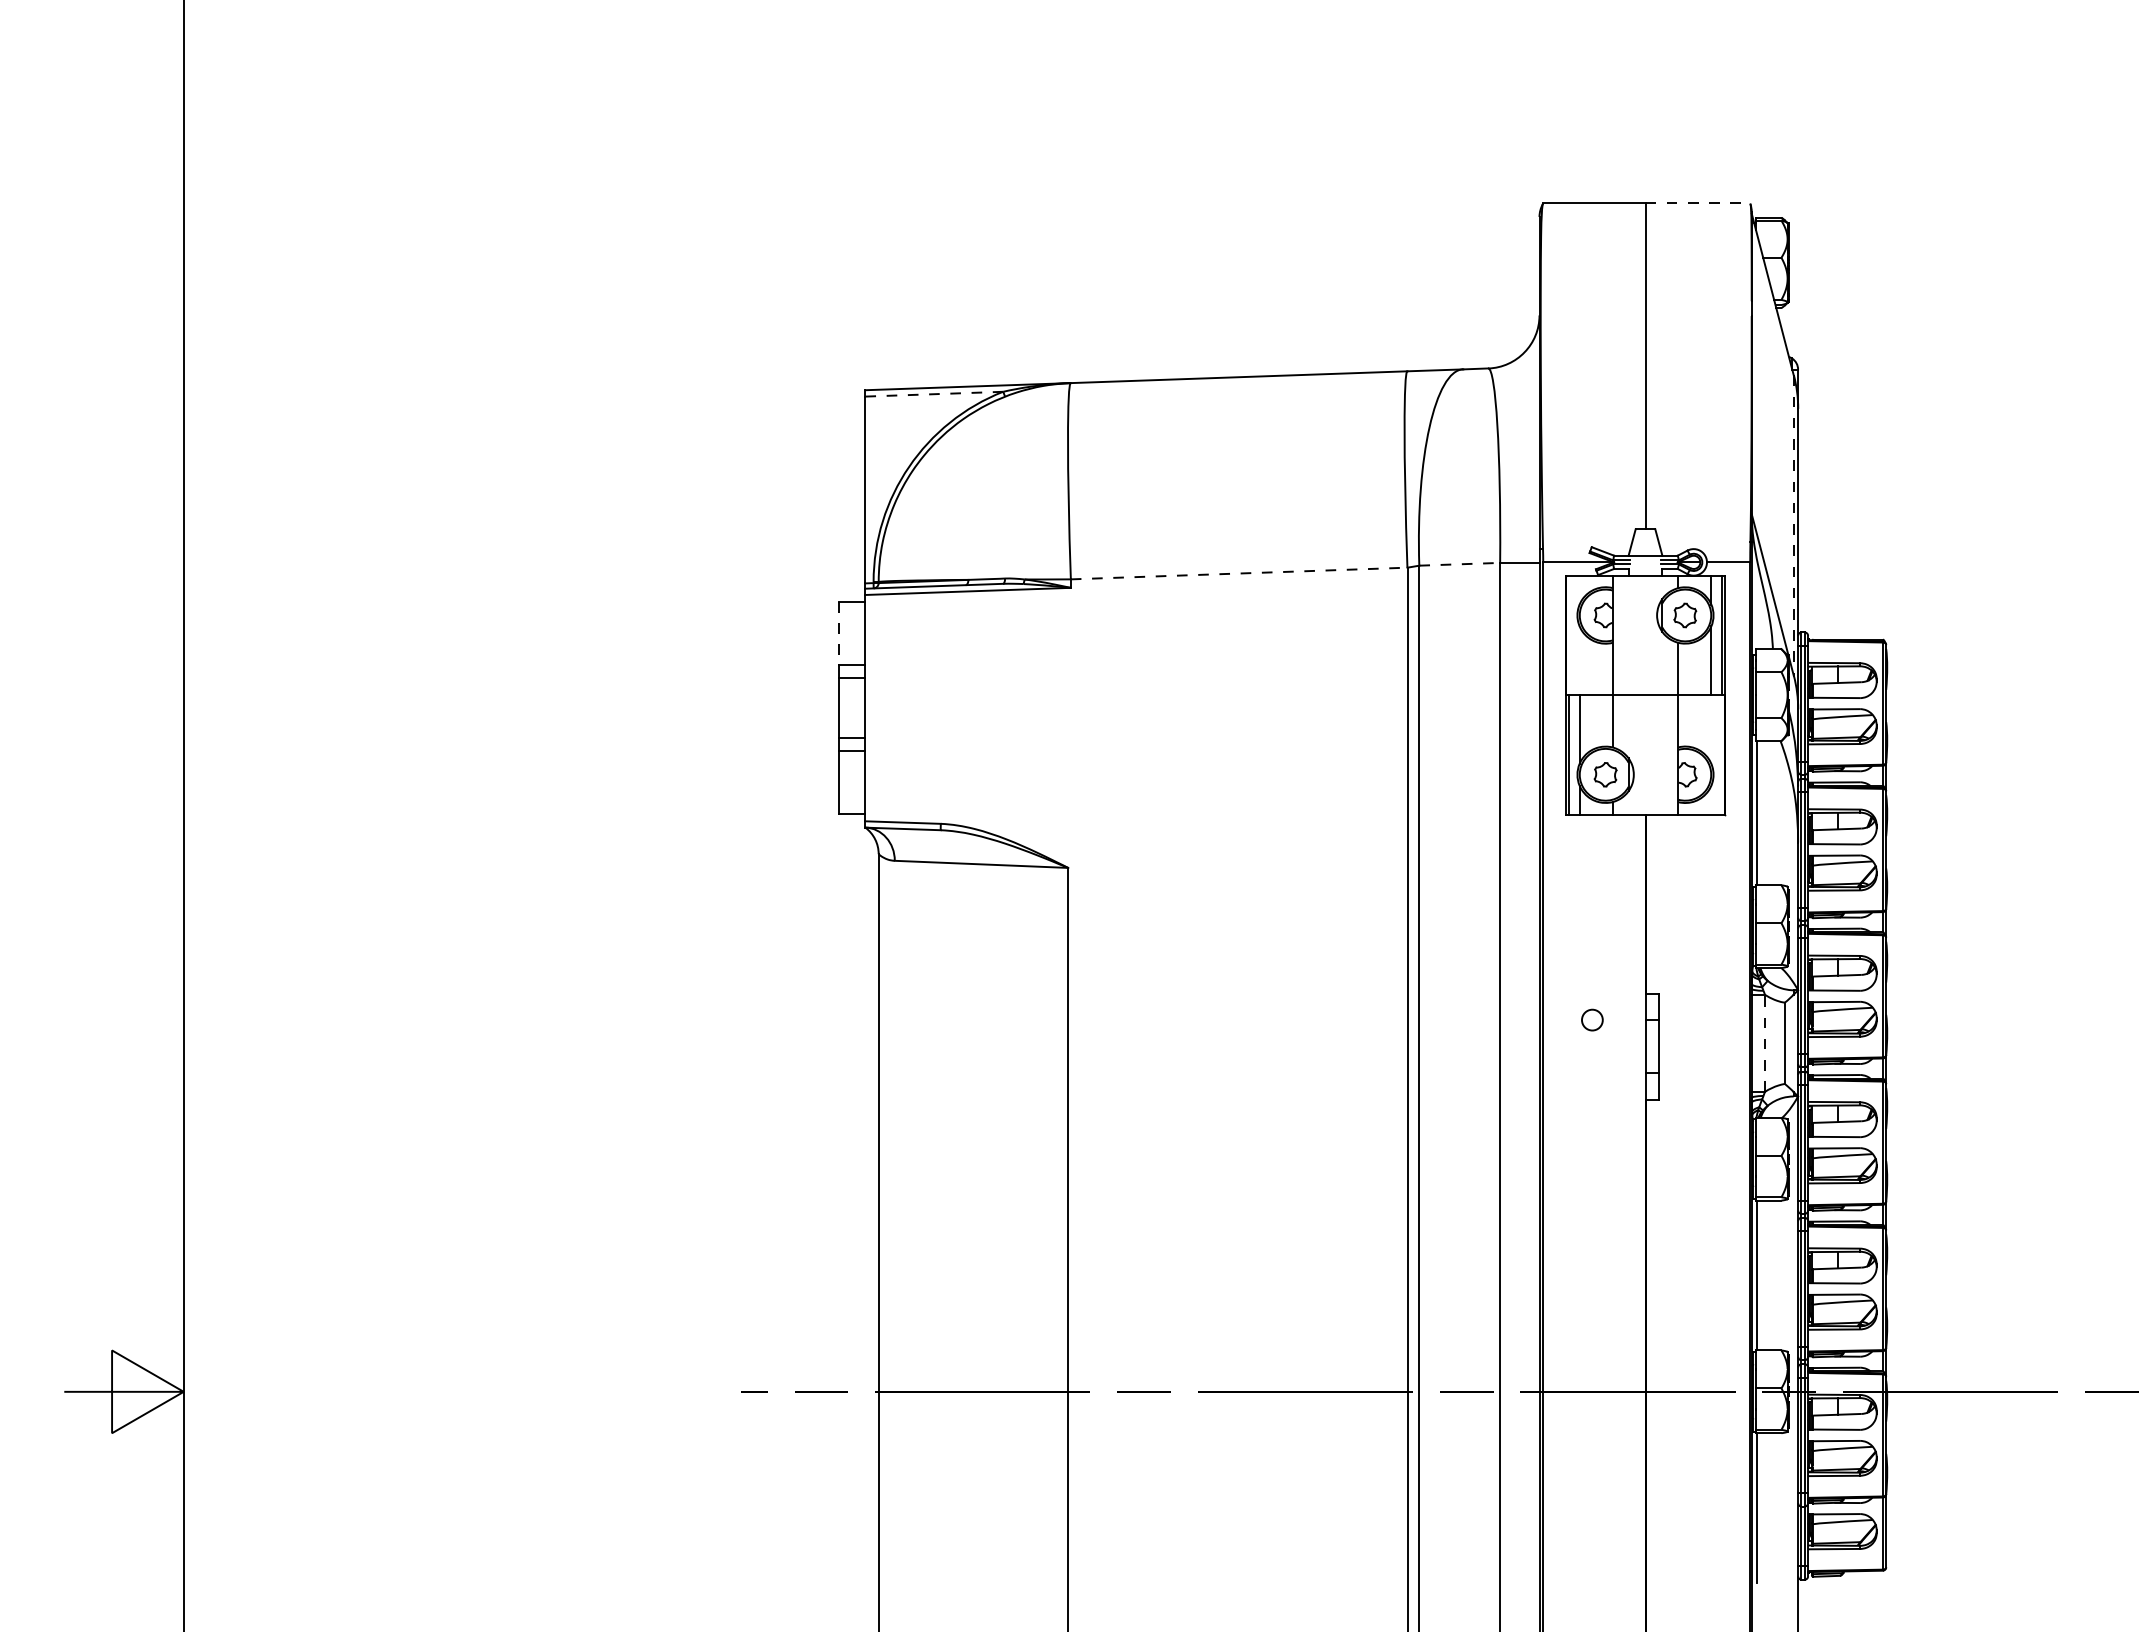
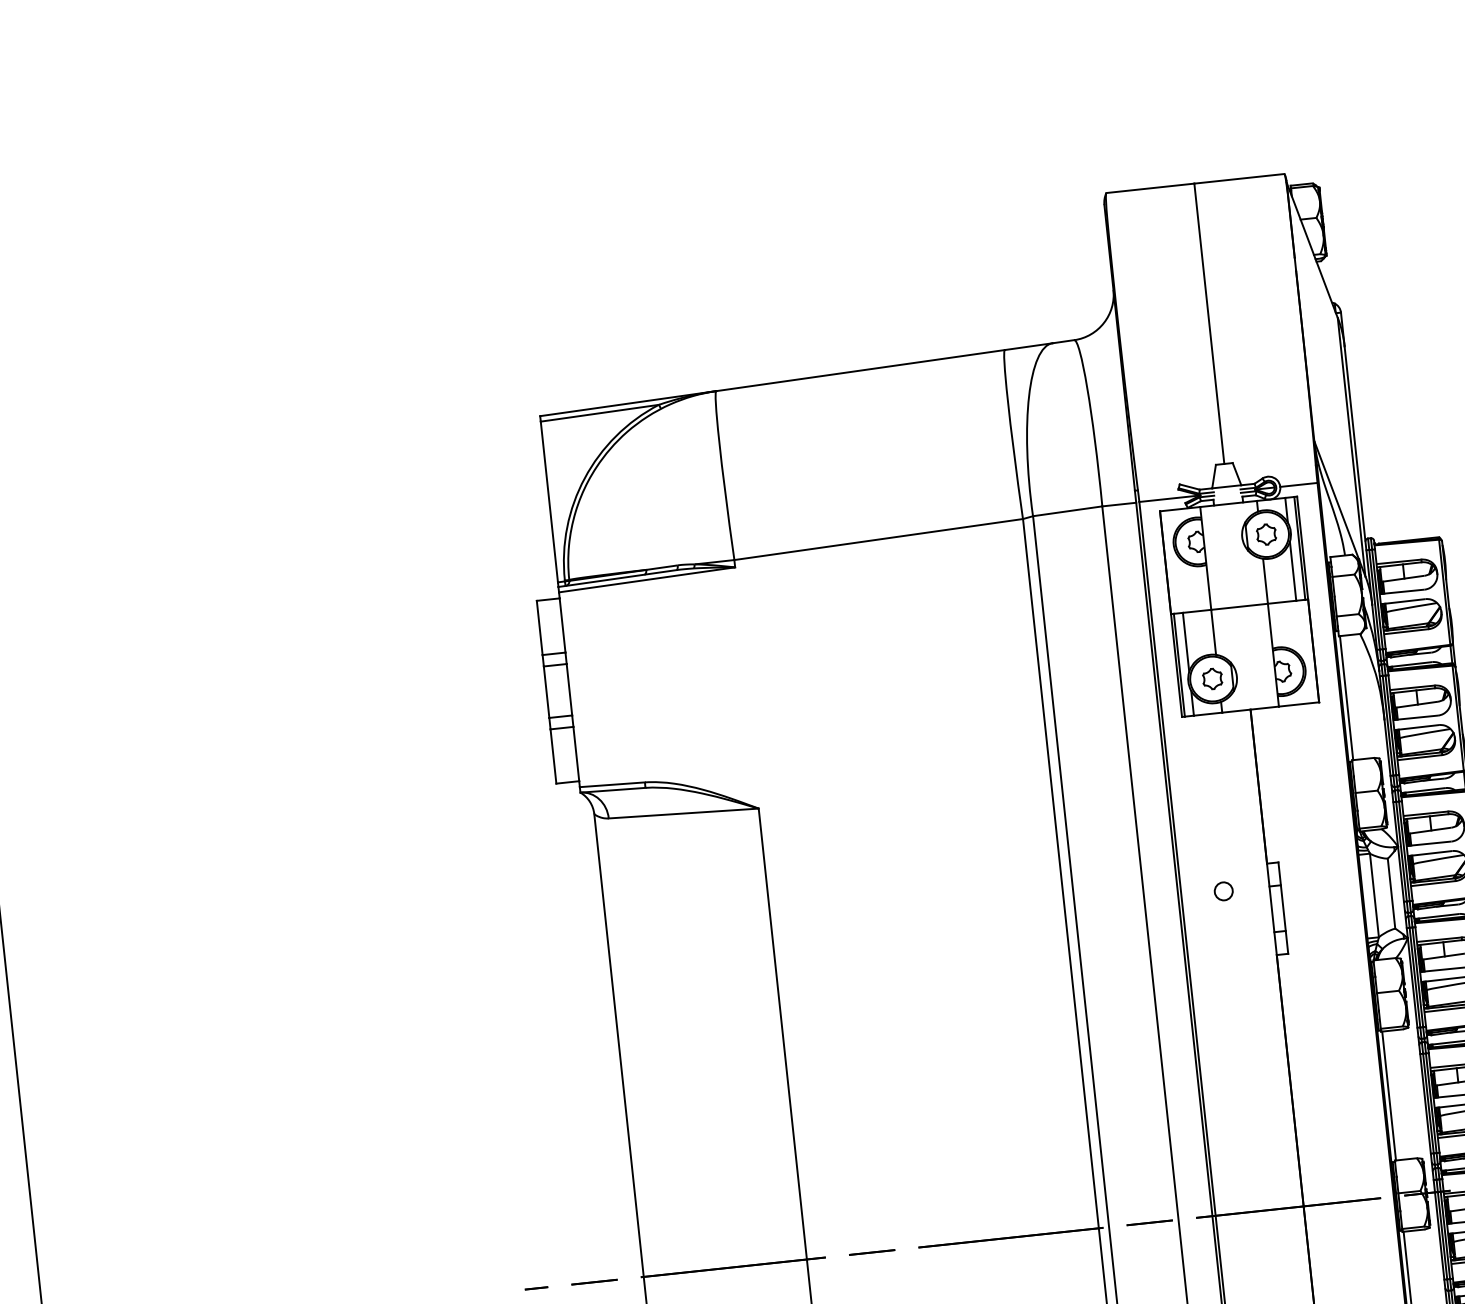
line: (1698, 203) -> (1239, 178), dashed -> solid
line: (934, 394) -> (600, 413), dashed -> solid
line: (1793, 526) -> (1351, 448), dashed -> solid
line: (1460, 564) -> (1068, 511), dashed -> solid
line: (1239, 573) -> (878, 539), dashed -> solid
line: (838, 633) -> (539, 627), dashed -> solid
line: (1764, 1043) -> (1374, 895), dashed -> solid

